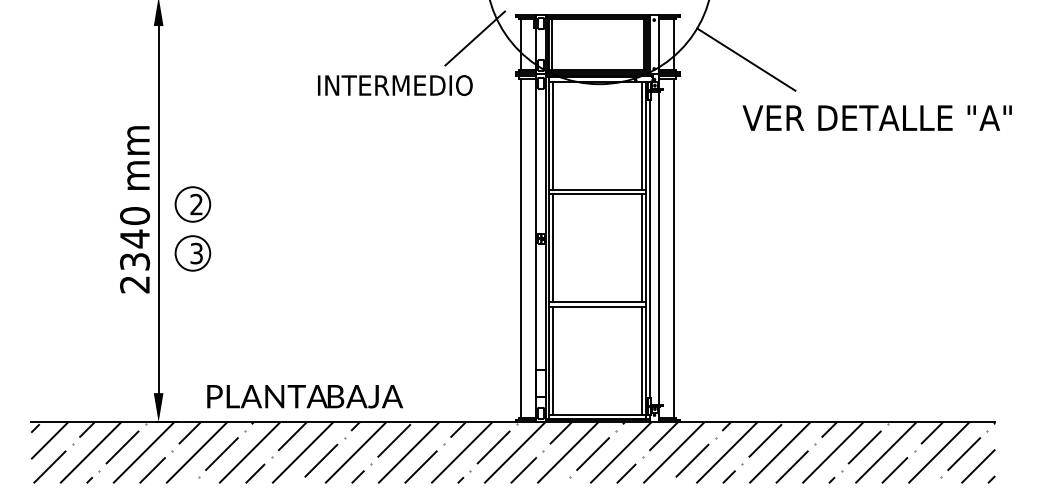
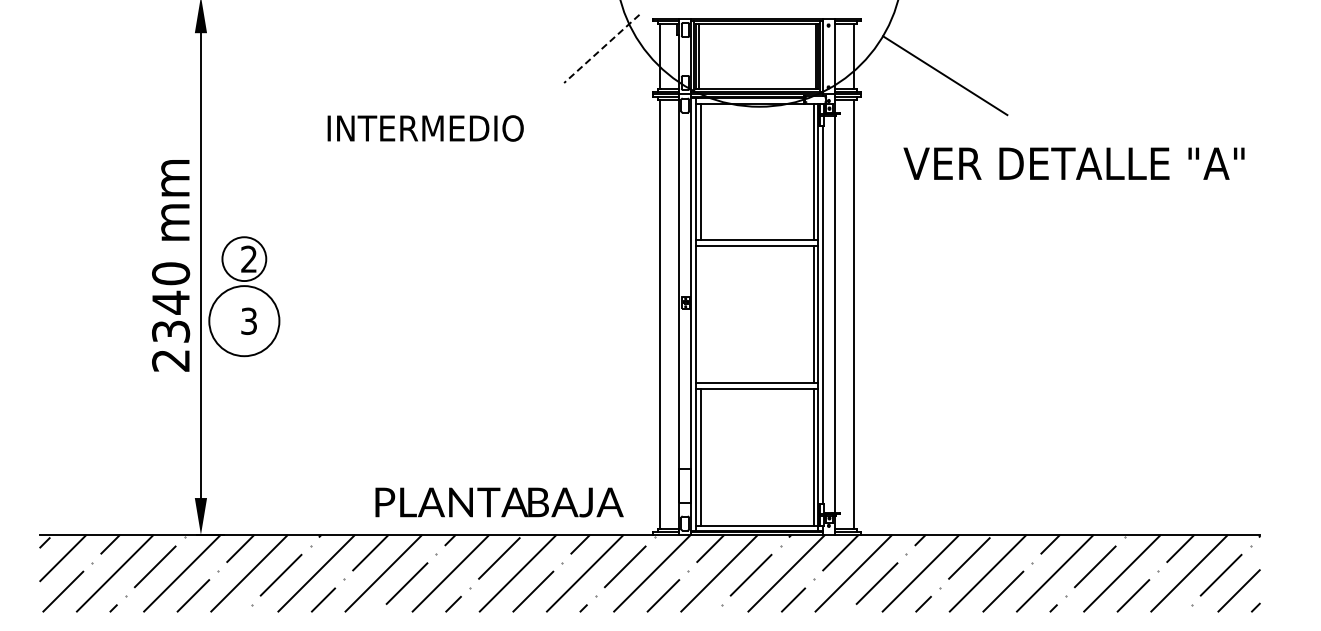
line: (474, 38) -> (601, 48), solid -> dashed
text: (395, 85) -> (425, 128), moved
text: (876, 117) -> (1073, 163), moved
line: (553, 248) -> (700, 314), removed
circle: (193, 253) -> (244, 321), size x1.6
text: (305, 396) -> (499, 502), moved

